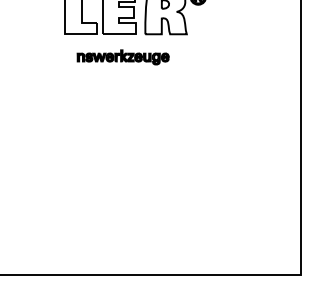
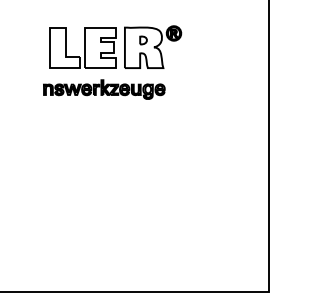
part: (123, 57) -> (104, 89), size x1.43

